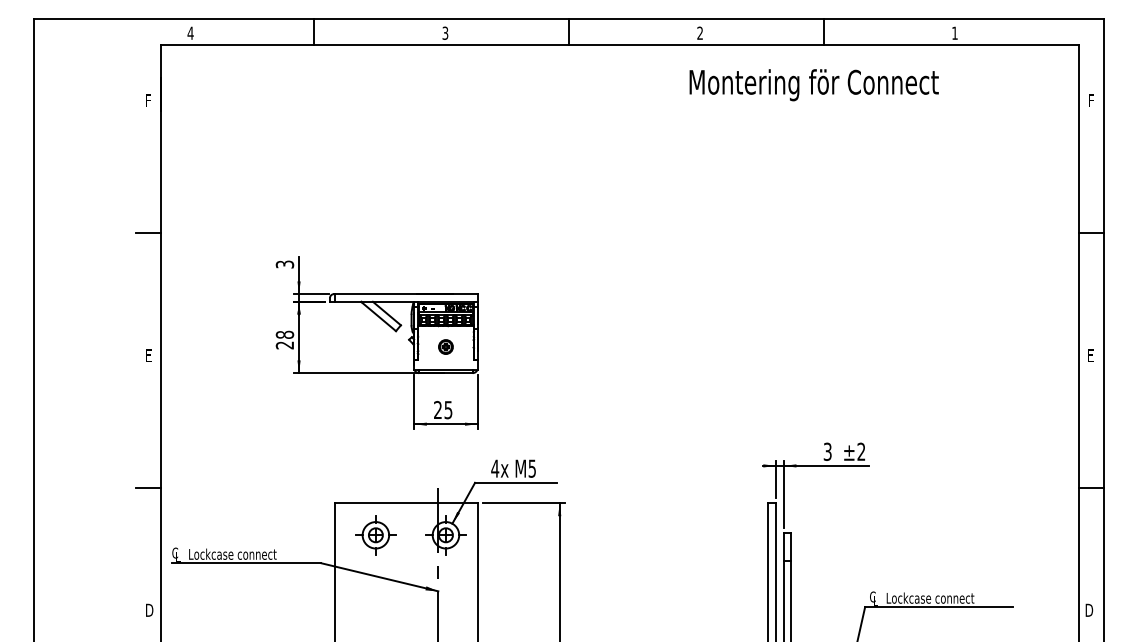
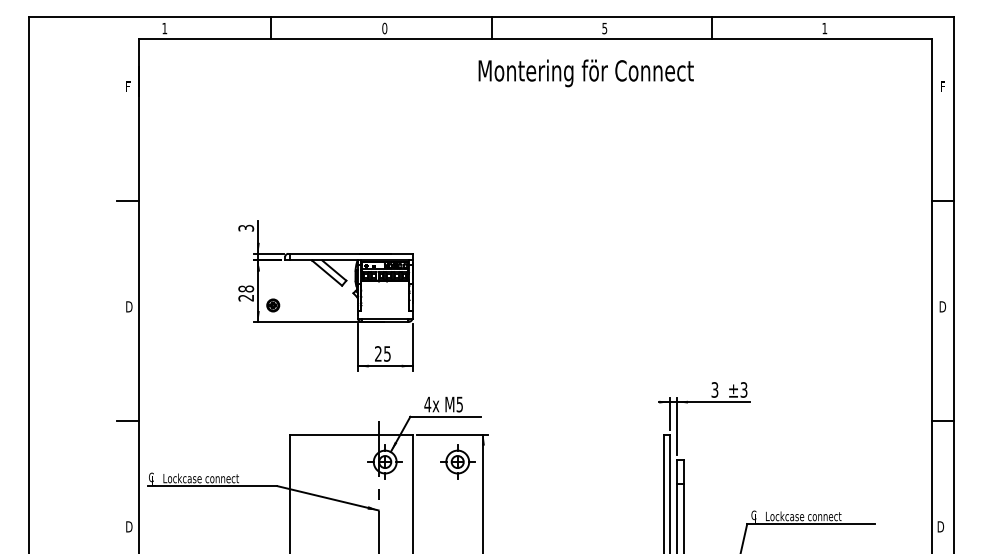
text: (190, 33) -> (164, 28), 4 -> 1
text: (445, 33) -> (384, 28), 3 -> 0
text: (699, 33) -> (604, 28), 2 -> 5
text: (813, 85) -> (585, 73), moved
part: (446, 347) -> (273, 305), moved
text: (149, 355) -> (129, 306), E -> D
text: (1091, 355) -> (942, 306), E -> D
text: (860, 451) -> (743, 389), ±2 -> ±3
part: (375, 534) -> (457, 461), moved

